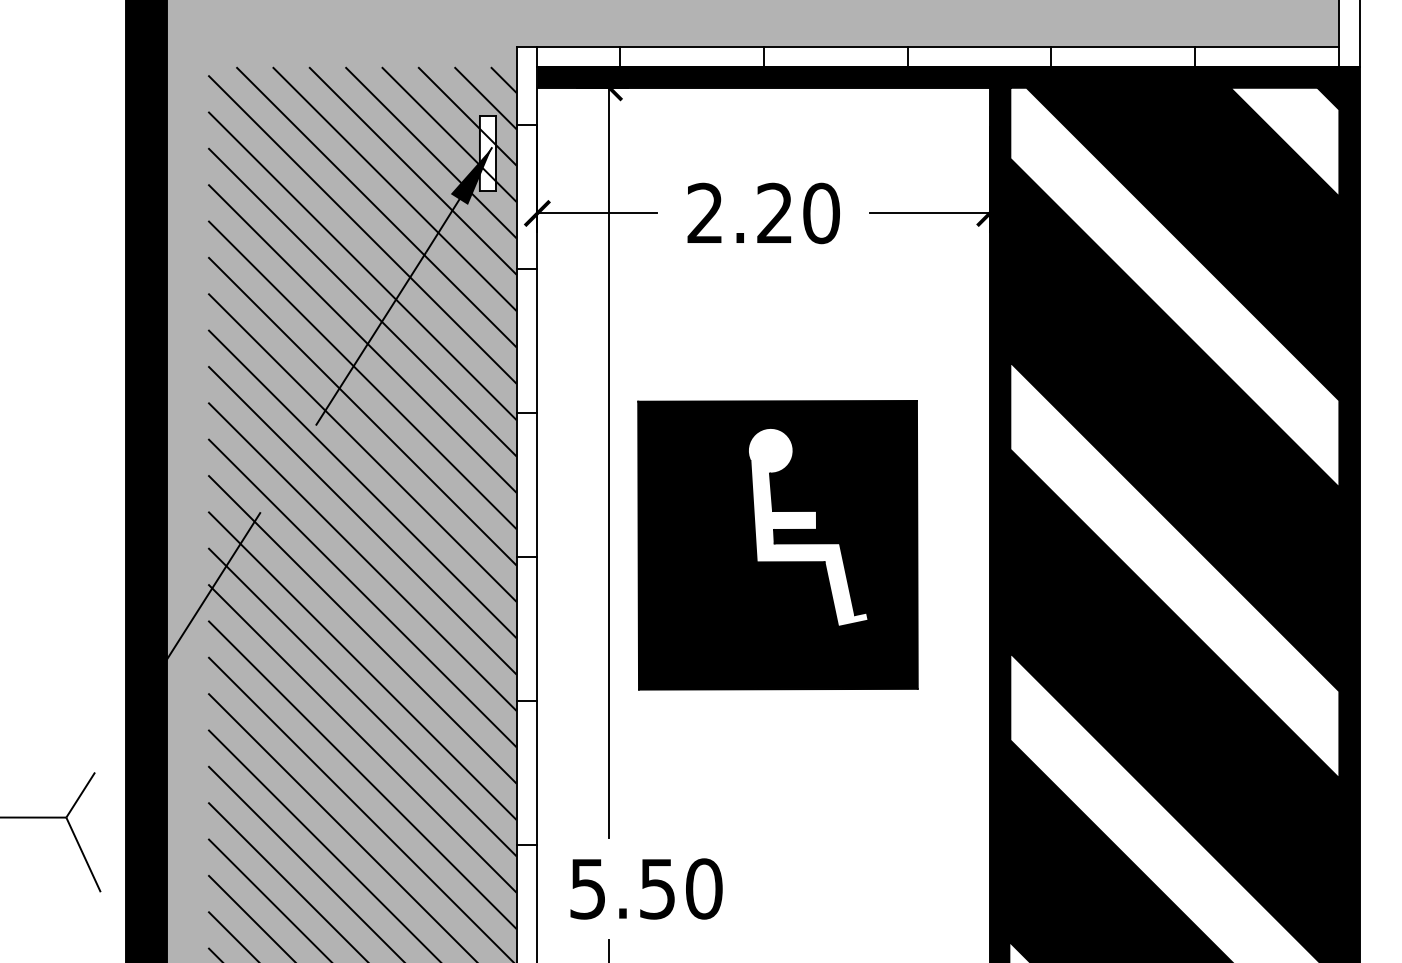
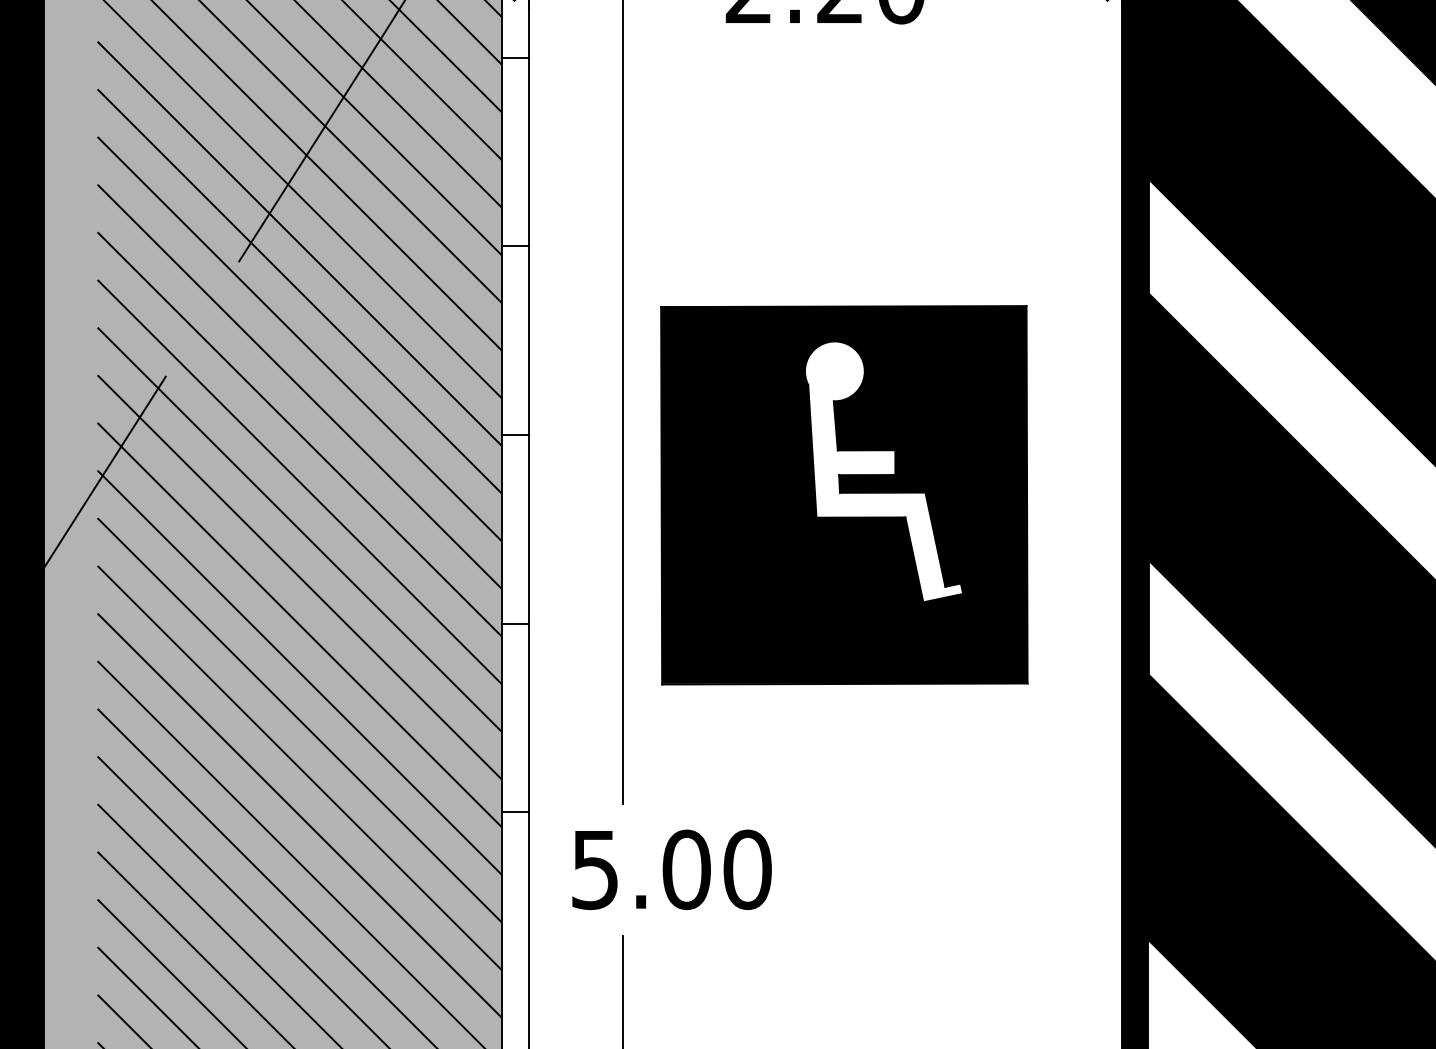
part: (777, 545) -> (843, 495), moved
text: (657, 888) -> (686, 869), 5.50 -> 5.00

